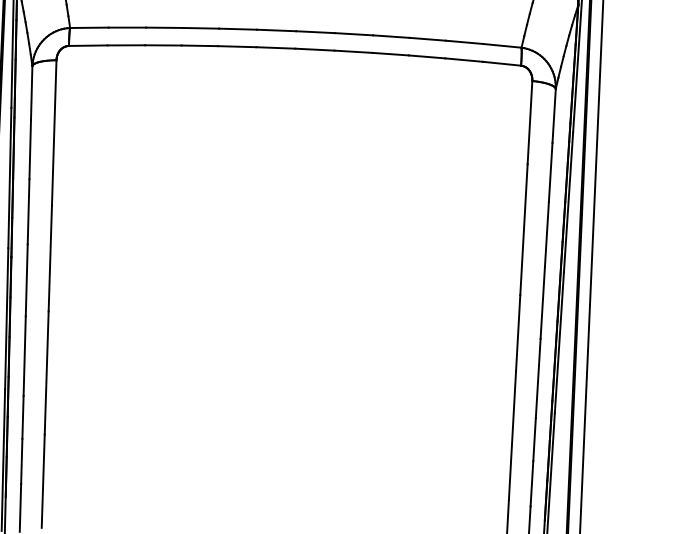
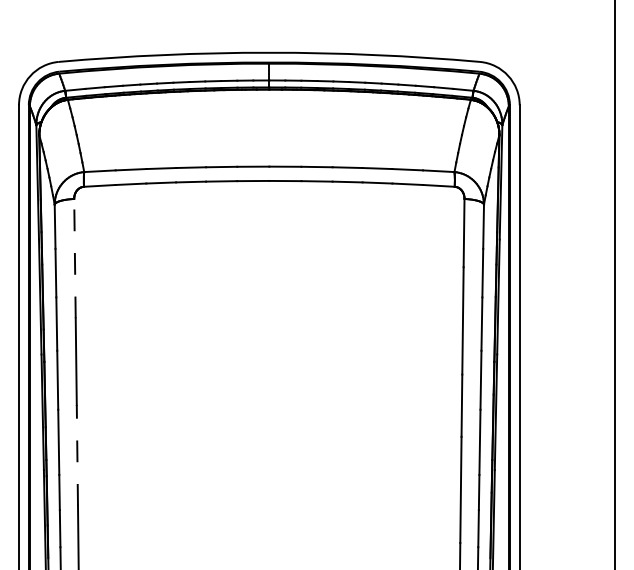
line: (53, 132) -> (74, 258), solid -> dashed
line: (46, 371) -> (77, 454), solid -> dashed

